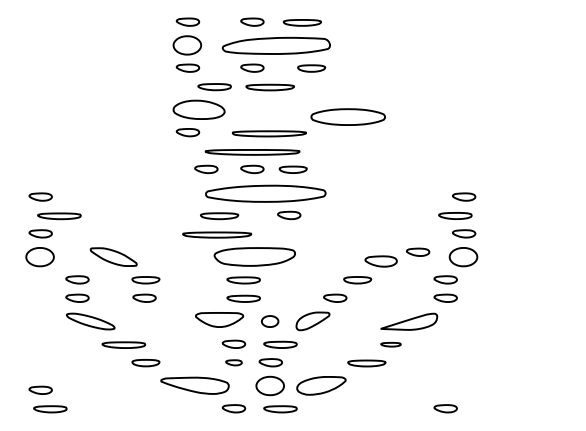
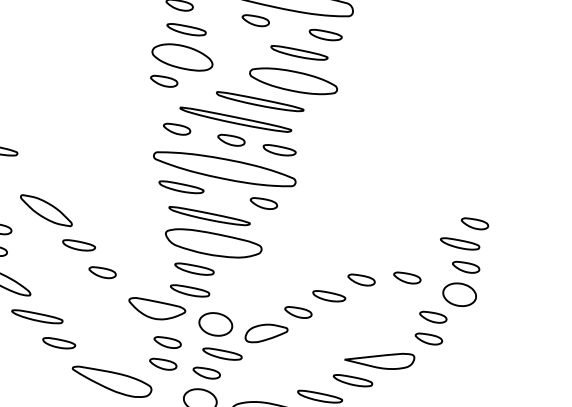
part: (214, 87) -> (186, 30), moved
part: (269, 87) -> (298, 53), moved
part: (347, 116) -> (292, 80), moved
part: (265, 193) -> (224, 168), moved
part: (217, 234) -> (209, 216), moved
part: (381, 261) -> (361, 280), size x0.71
part: (144, 297) -> (102, 271), moved
part: (269, 321) -> (214, 324), size x1.67
part: (390, 344) -> (352, 380), size x1.67
part: (233, 362) -> (162, 363), size x1.43

